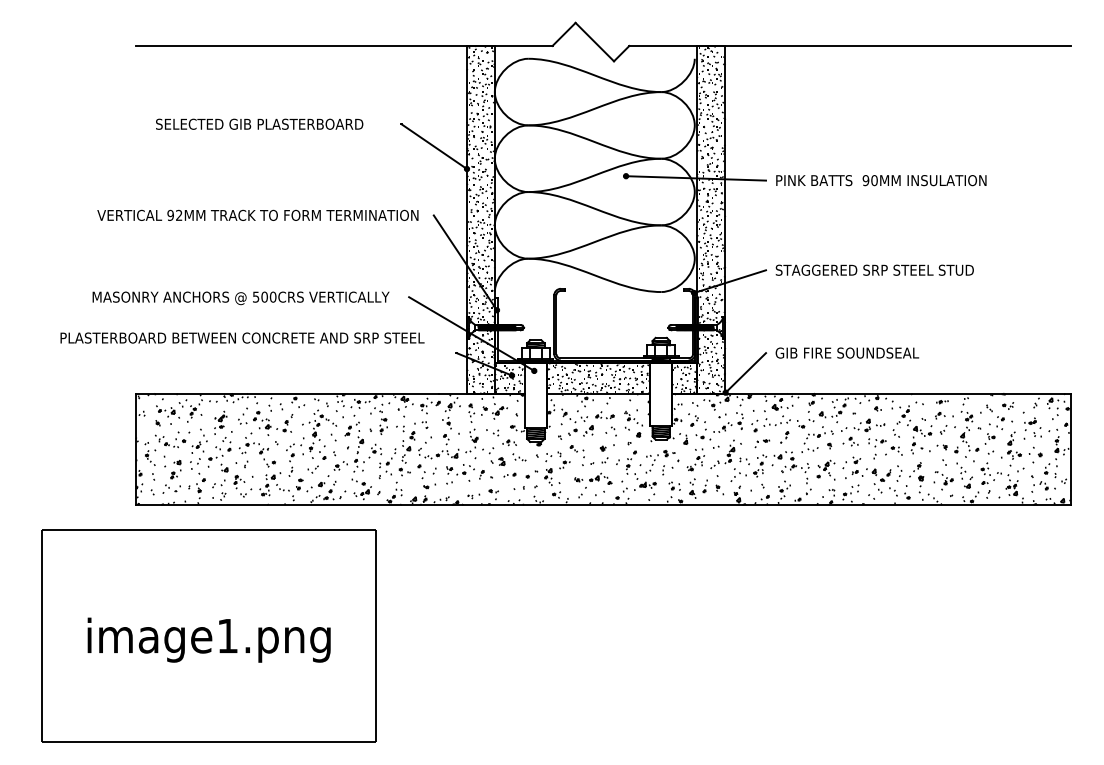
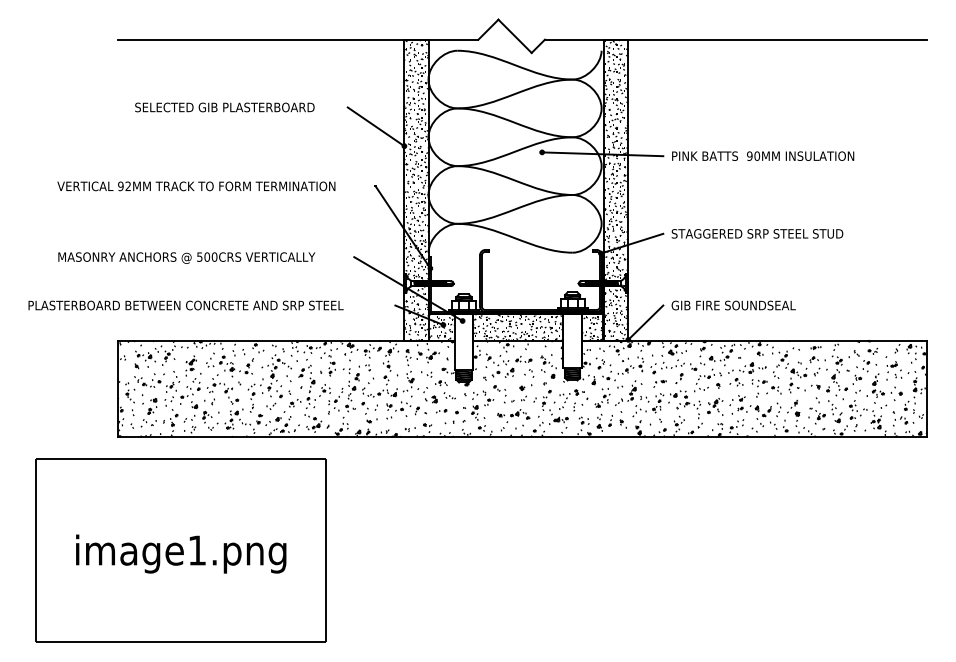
text: (258, 215) -> (196, 186), moved
text: (240, 297) -> (186, 257), moved
text: (241, 338) -> (185, 305), moved

